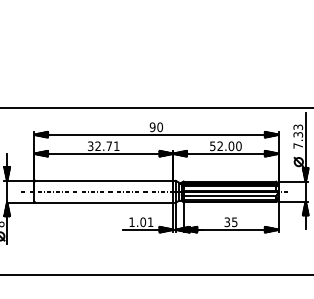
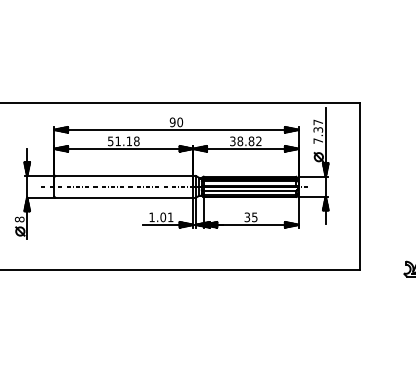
text: (298, 127) -> (318, 122), 7.33 -> 7.37
text: (103, 146) -> (123, 141), 32.71 -> 51.18
text: (225, 146) -> (245, 141), 52.00 -> 38.82

